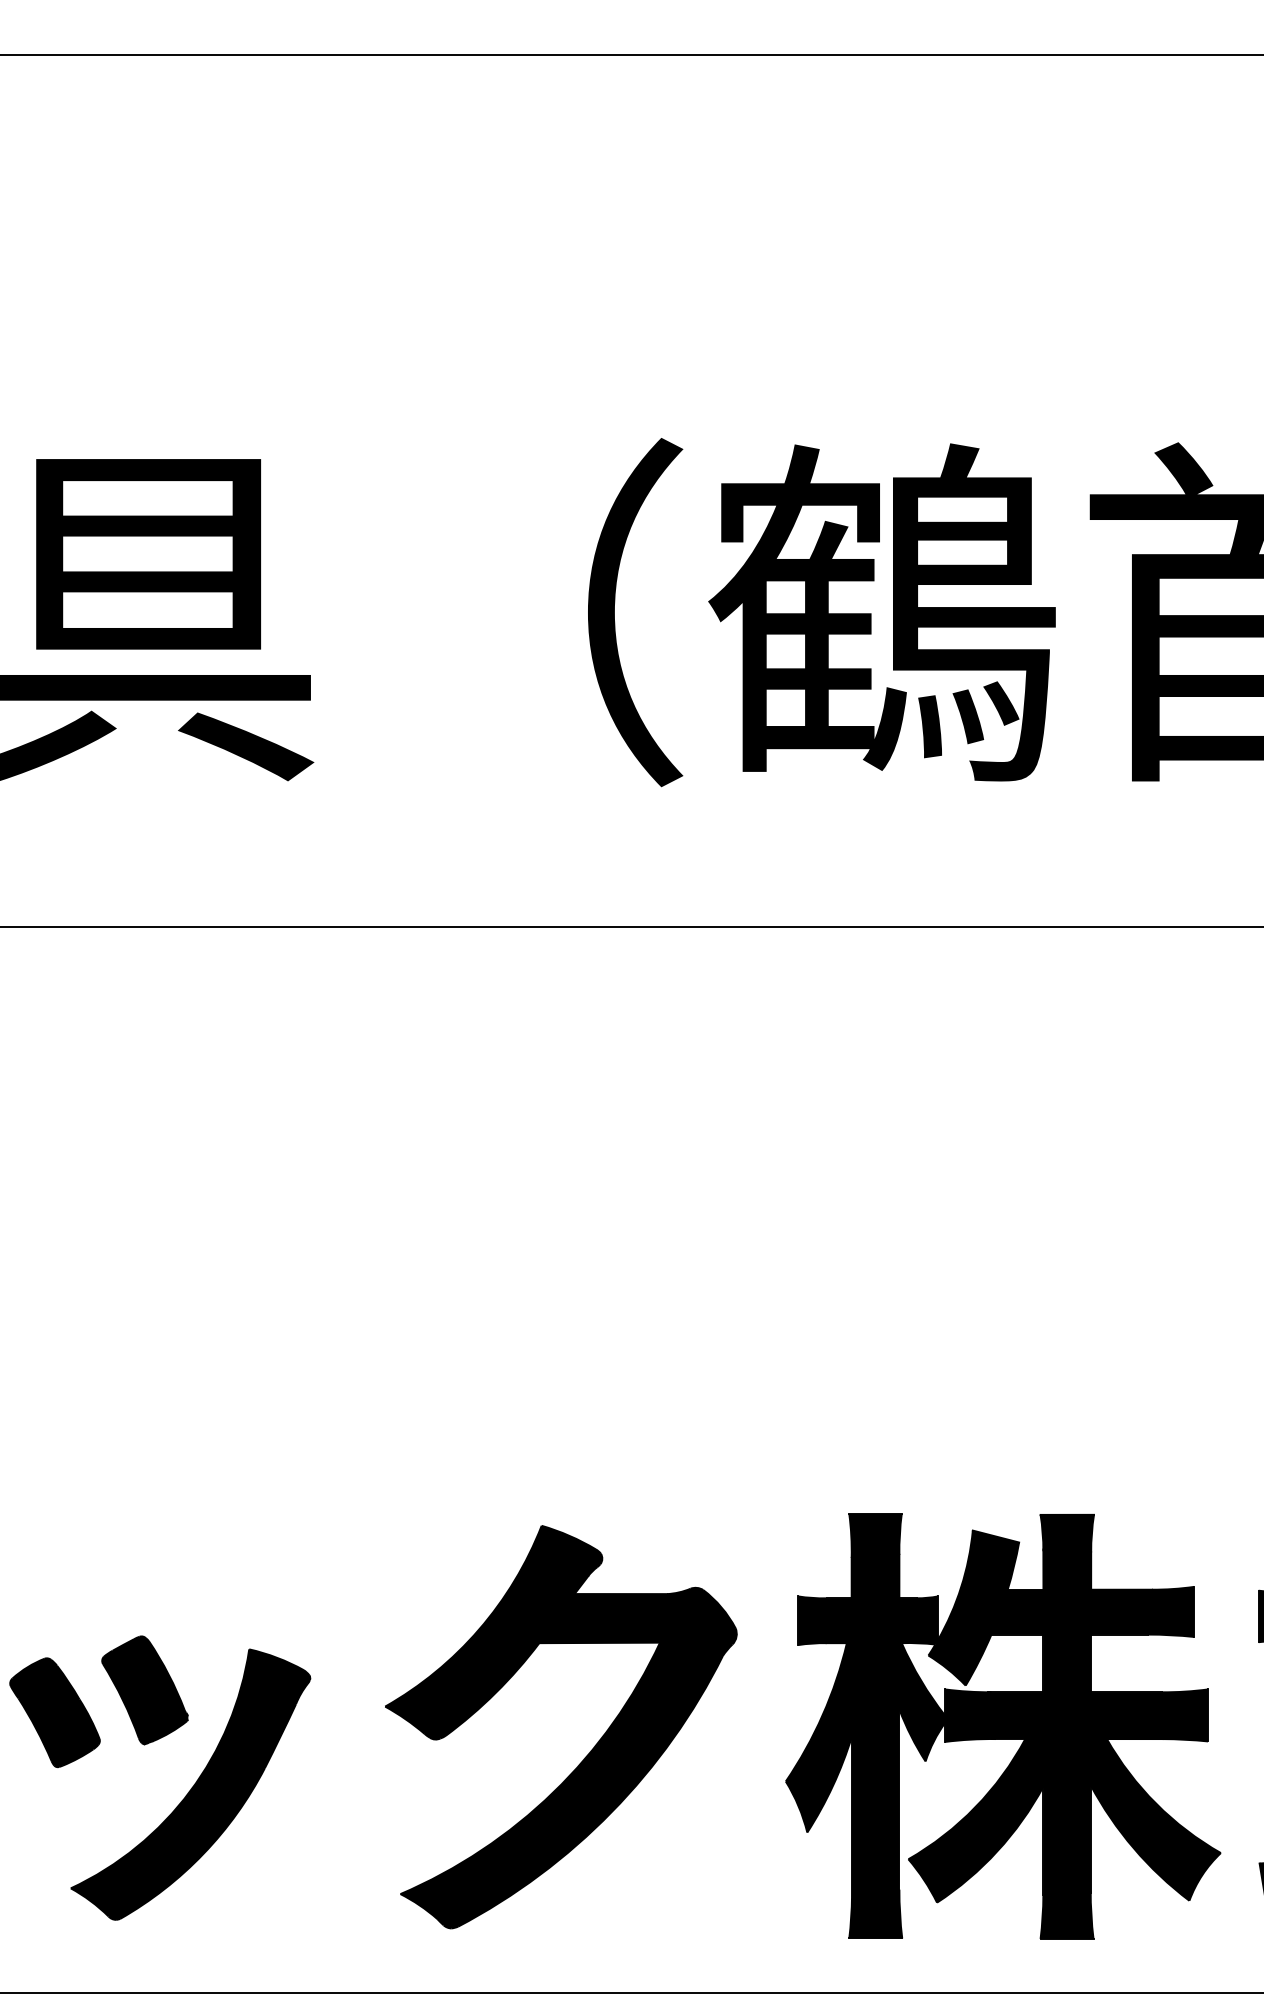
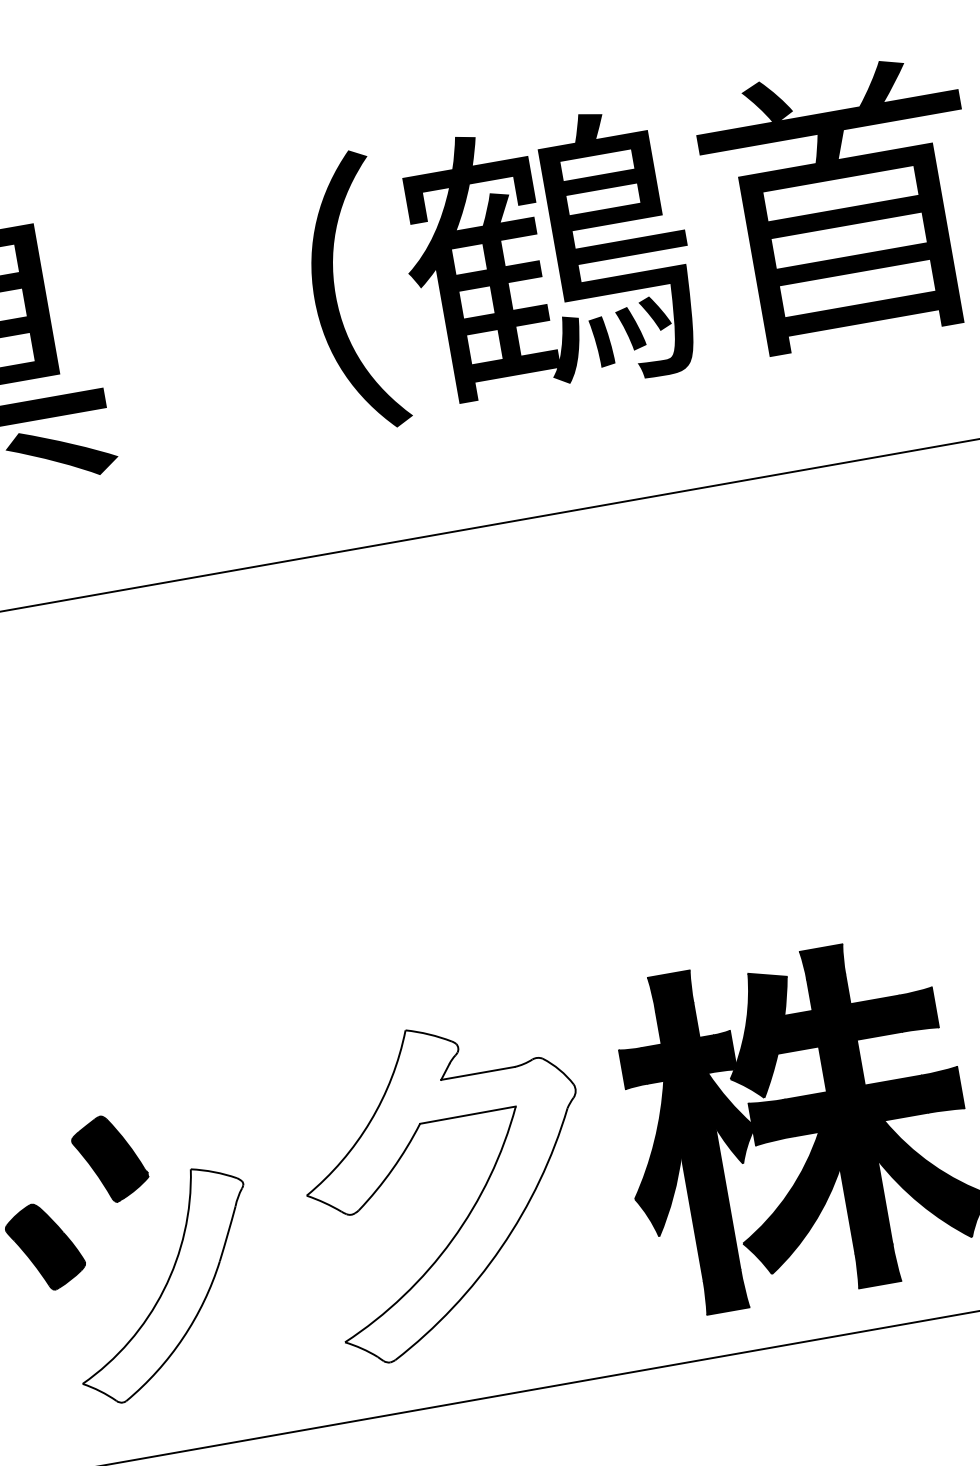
part: (144, 1690) -> (109, 1159), moved
fill: (560, 1726) -> (448, 1186), removed
fill: (190, 1784) -> (163, 1284), removed

